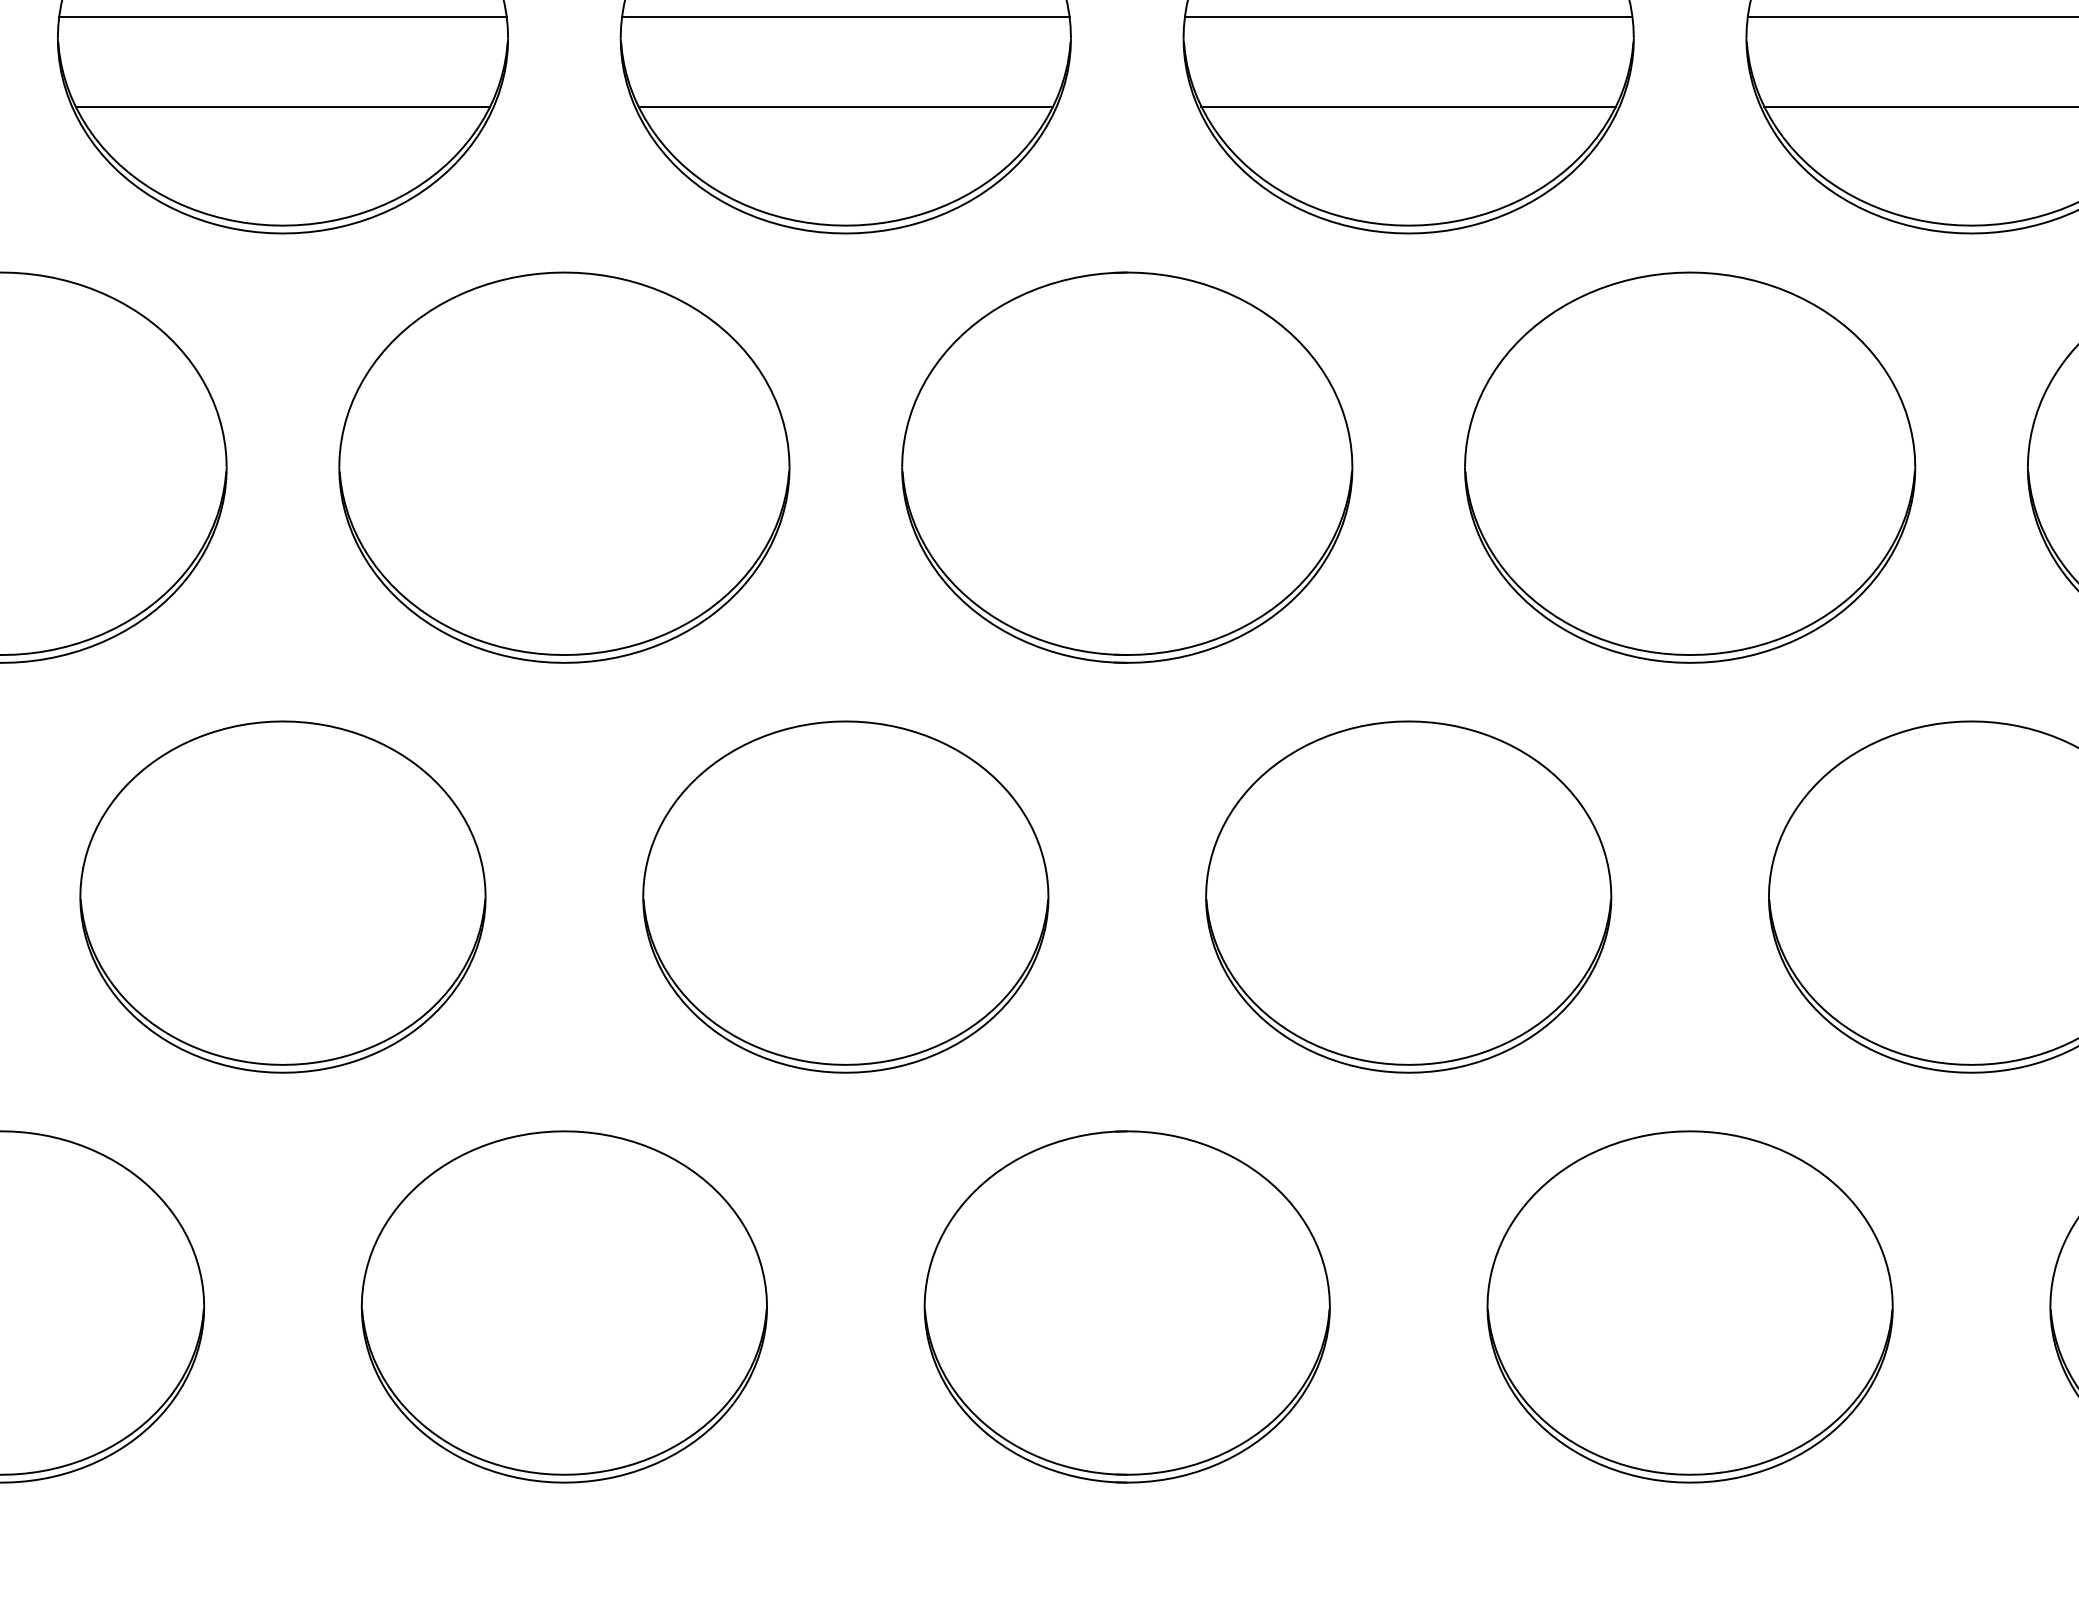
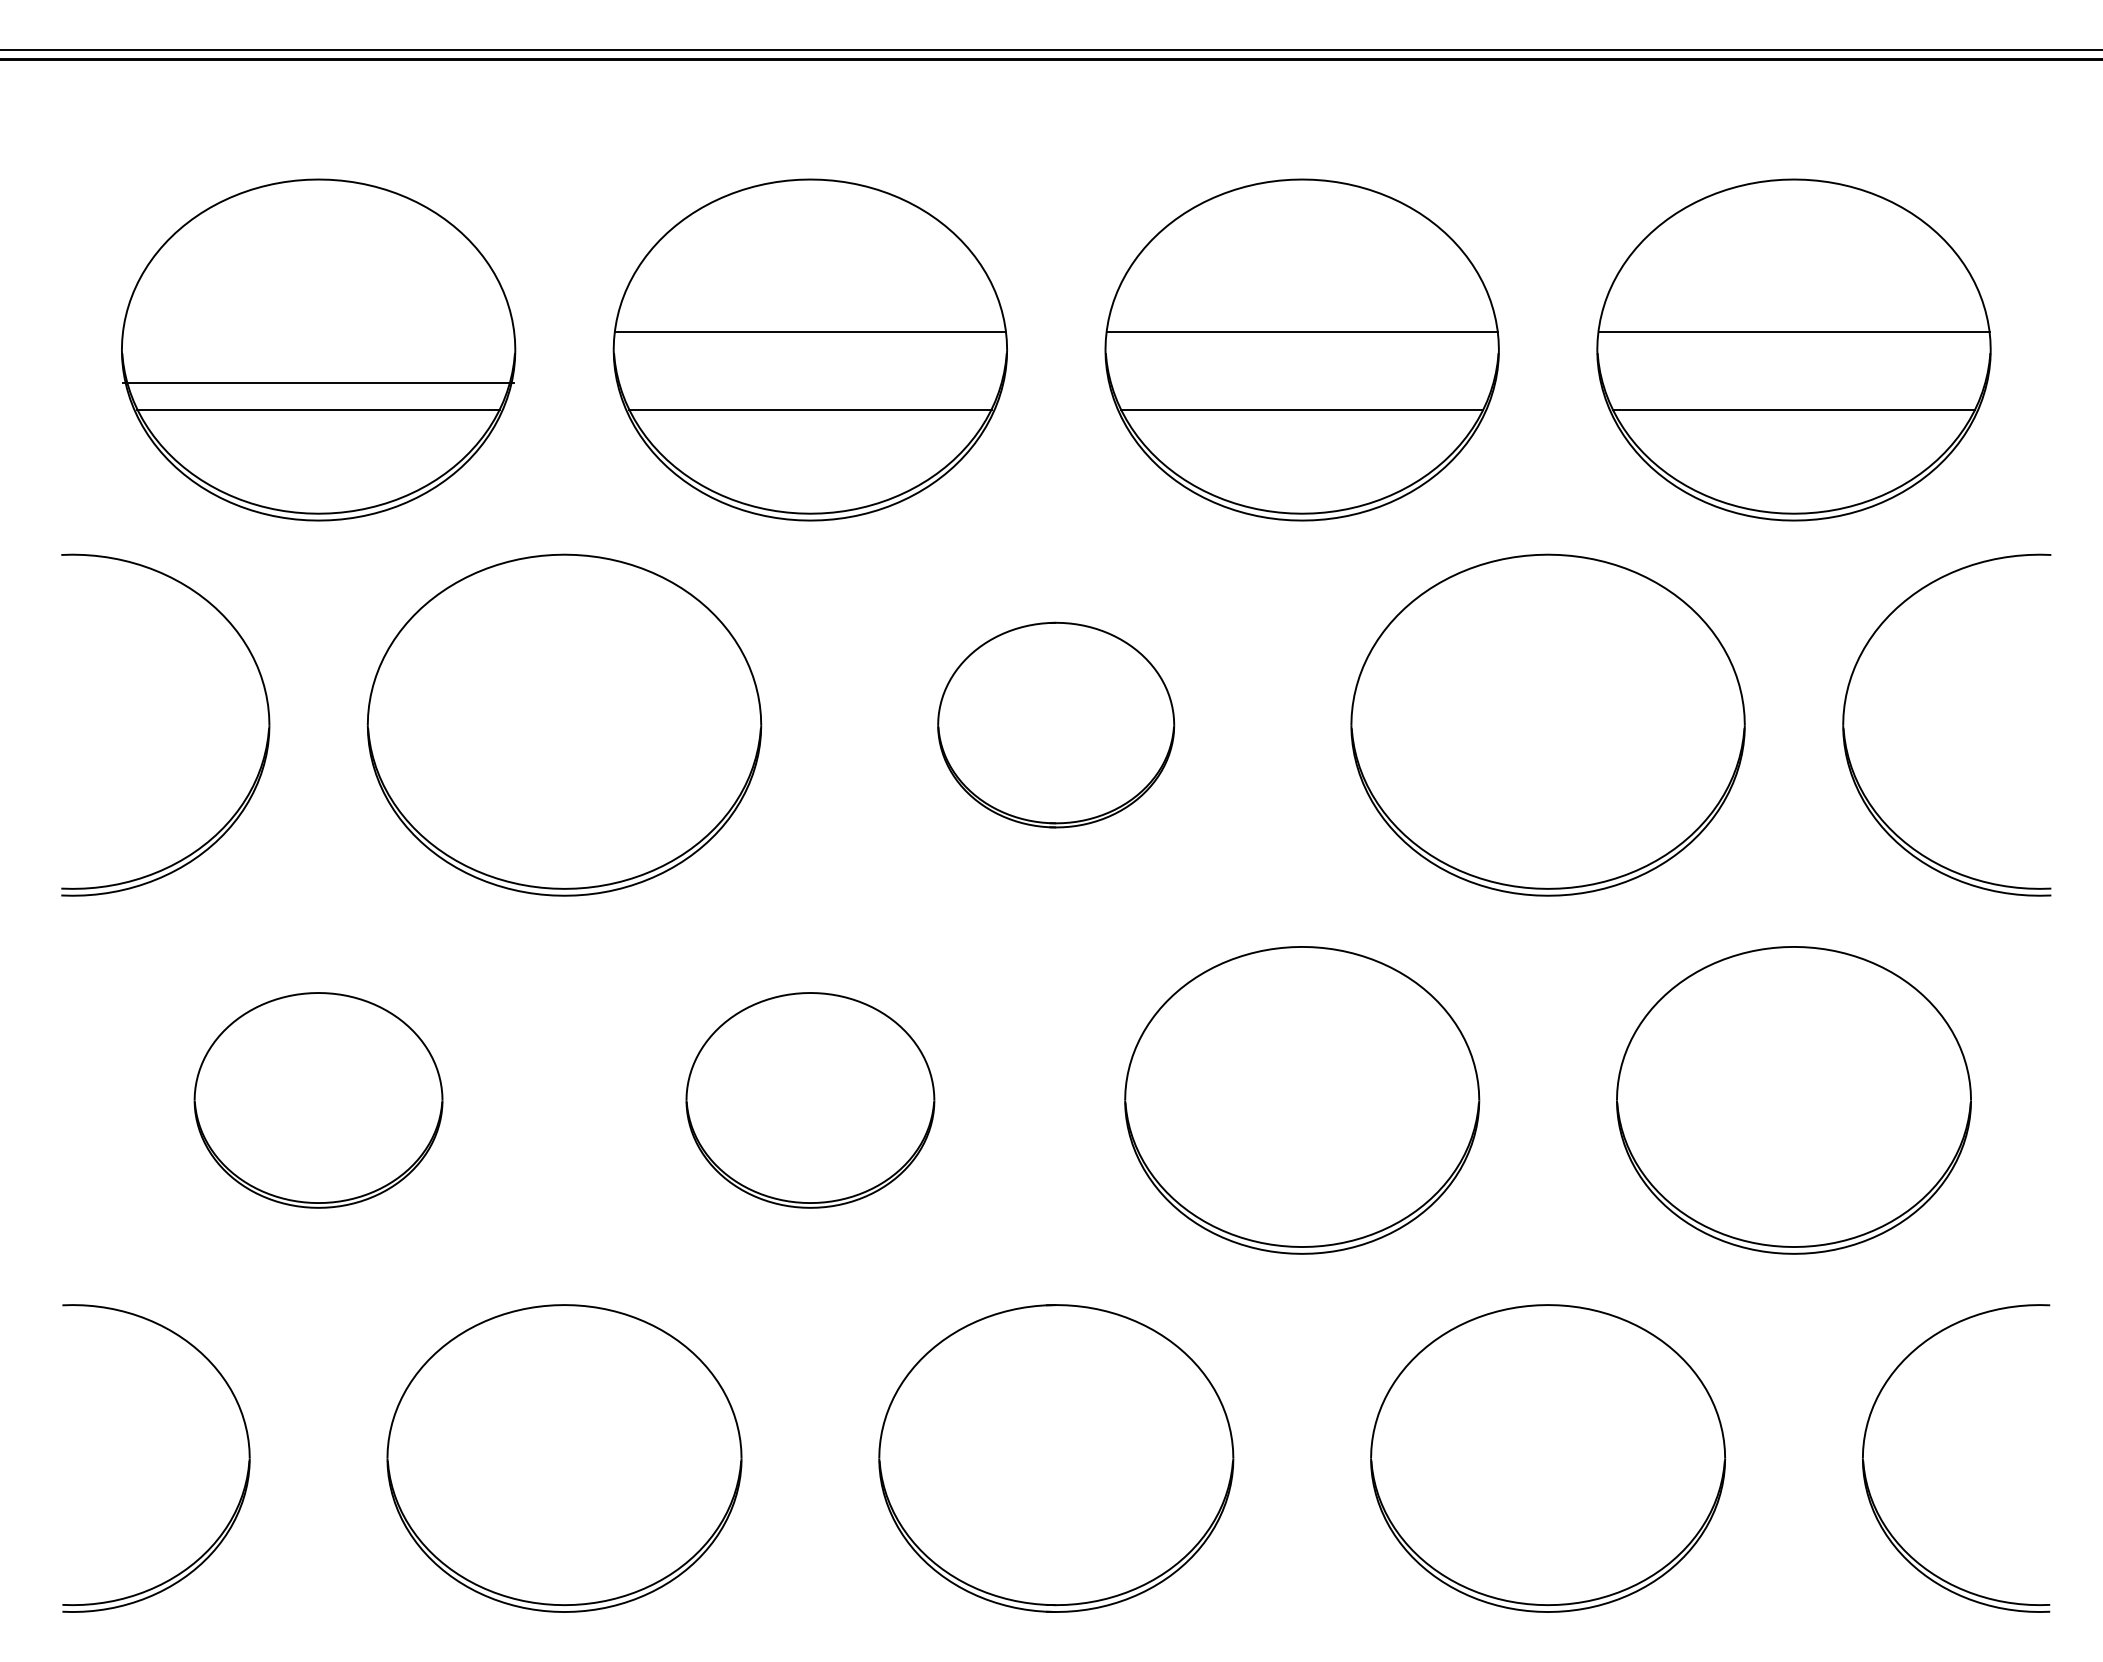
line: (282, 17) -> (318, 382), moved
part: (1126, 466) -> (1055, 724), size x0.6
part: (282, 897) -> (318, 1100), size x0.7
part: (845, 897) -> (810, 1100), size x0.7

